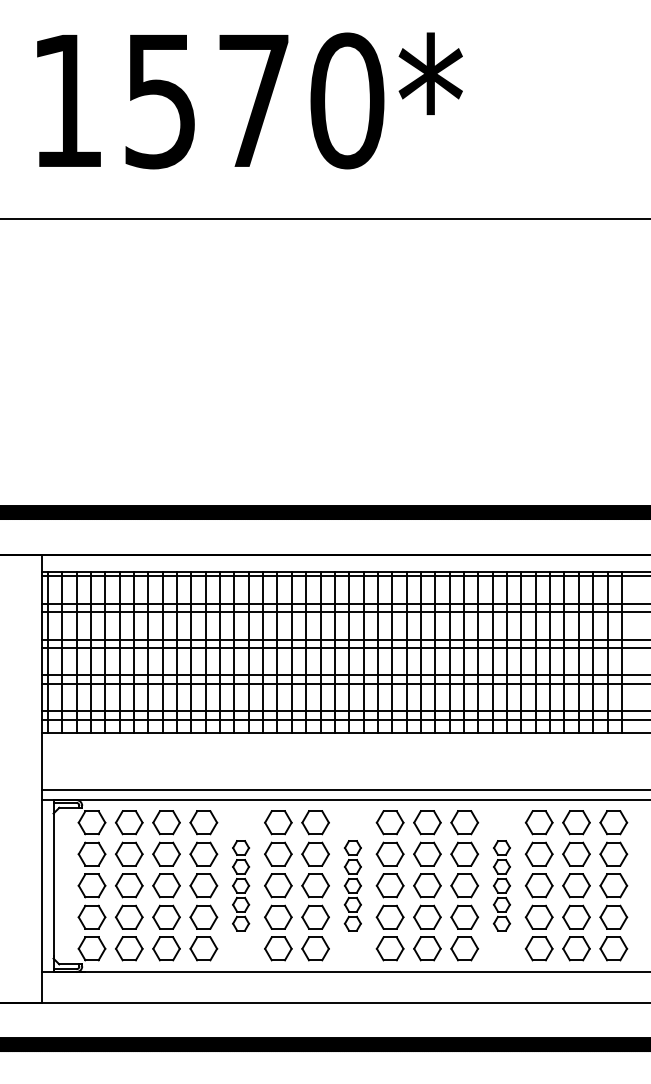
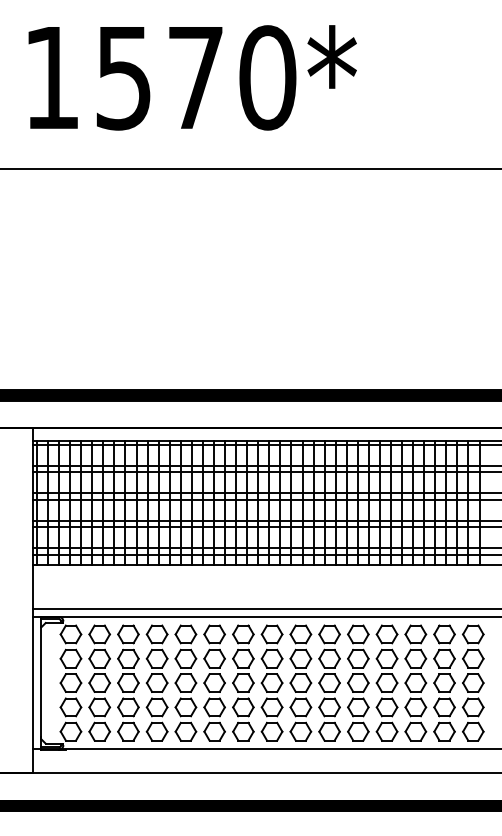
part: (240, 885) -> (185, 682), size x1.67
part: (352, 885) -> (271, 682), size x1.67
part: (501, 885) -> (386, 682), size x1.67

